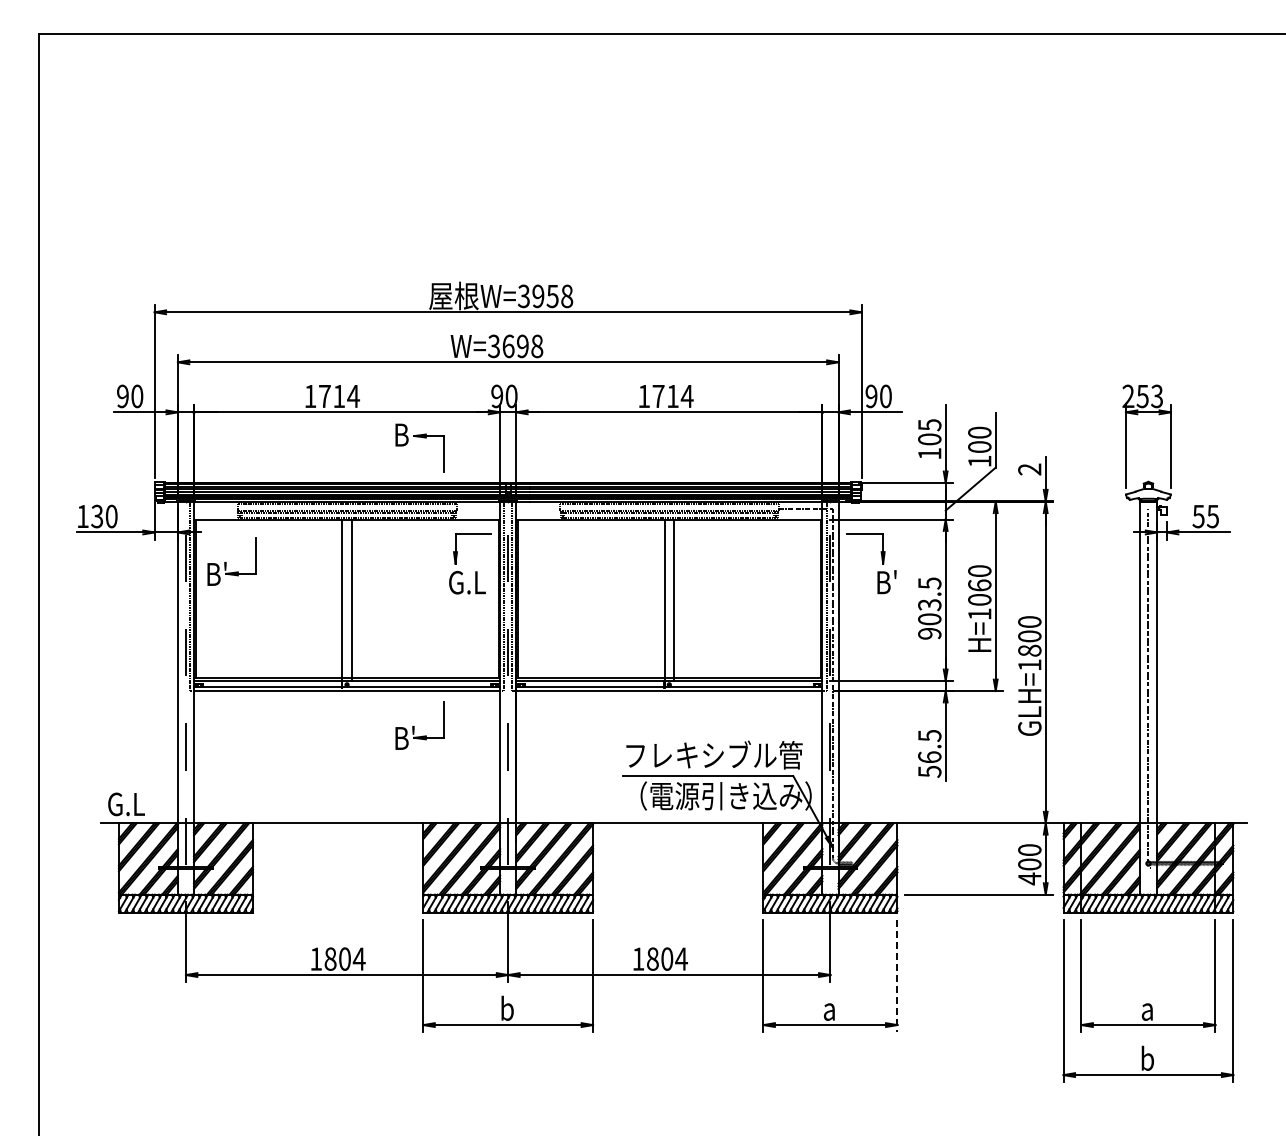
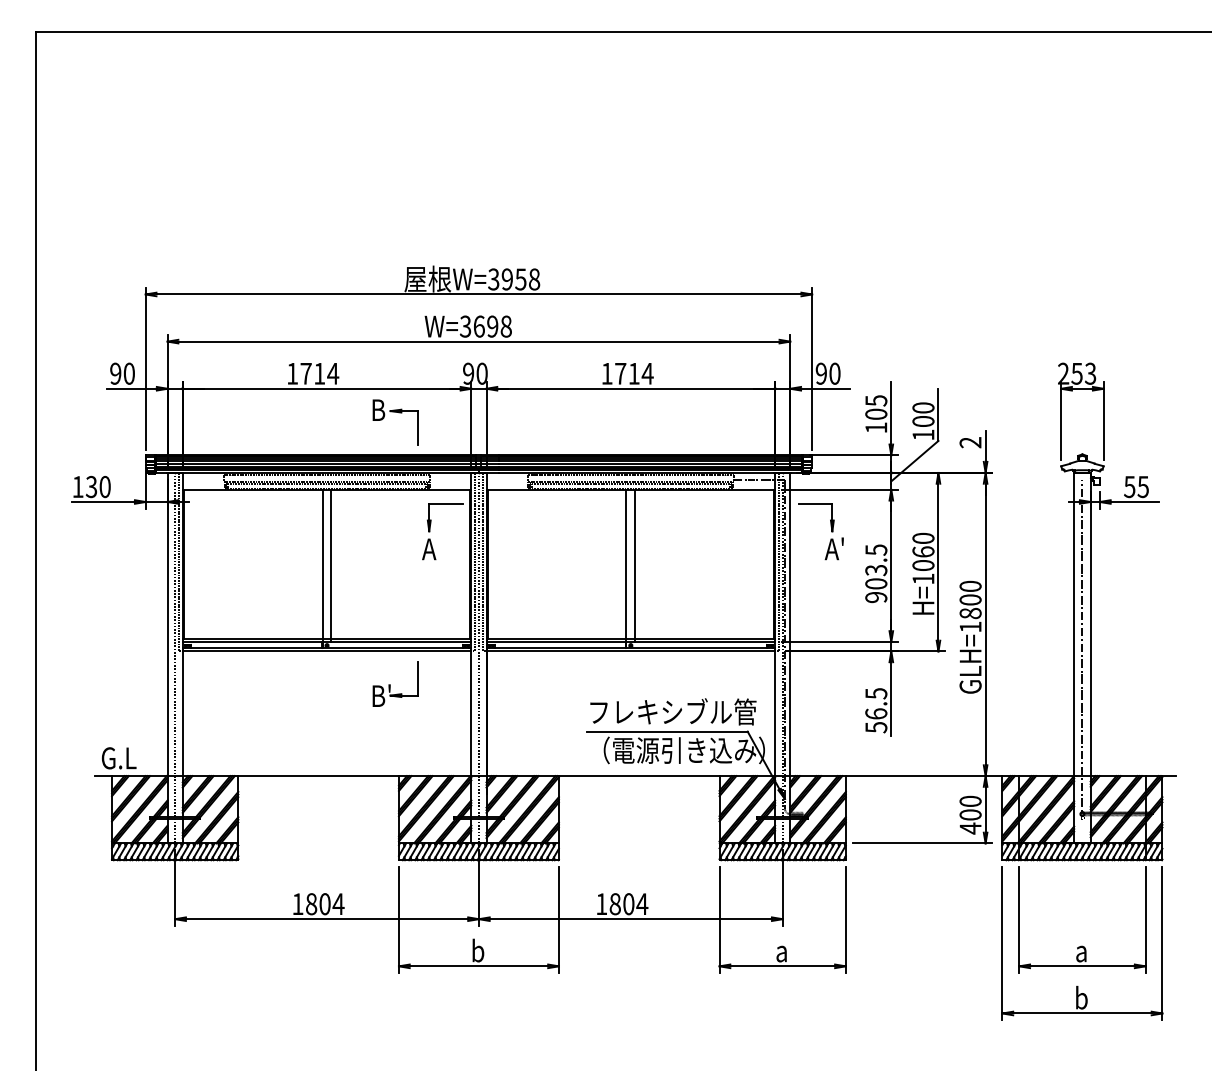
part: (231, 561) -> (218, 529), removed
text: (466, 582) -> (439, 549), G.L -> A
text: (885, 582) -> (834, 549), B' -> A'
line: (897, 976) -> (845, 920), dashed -> solid

